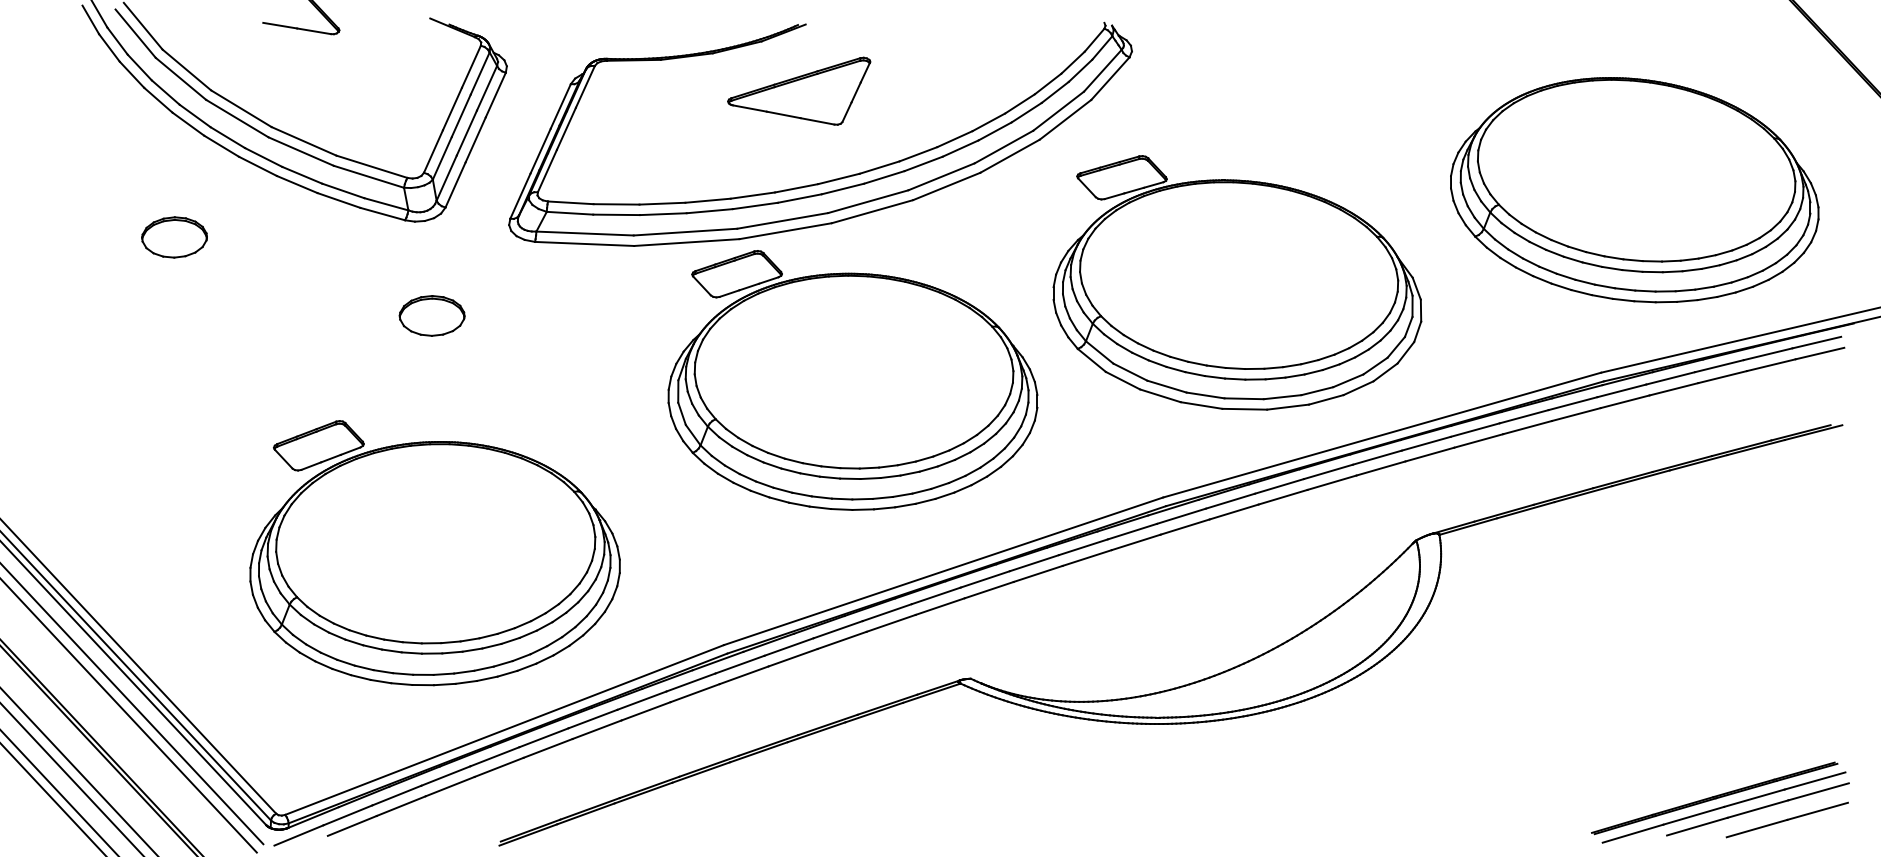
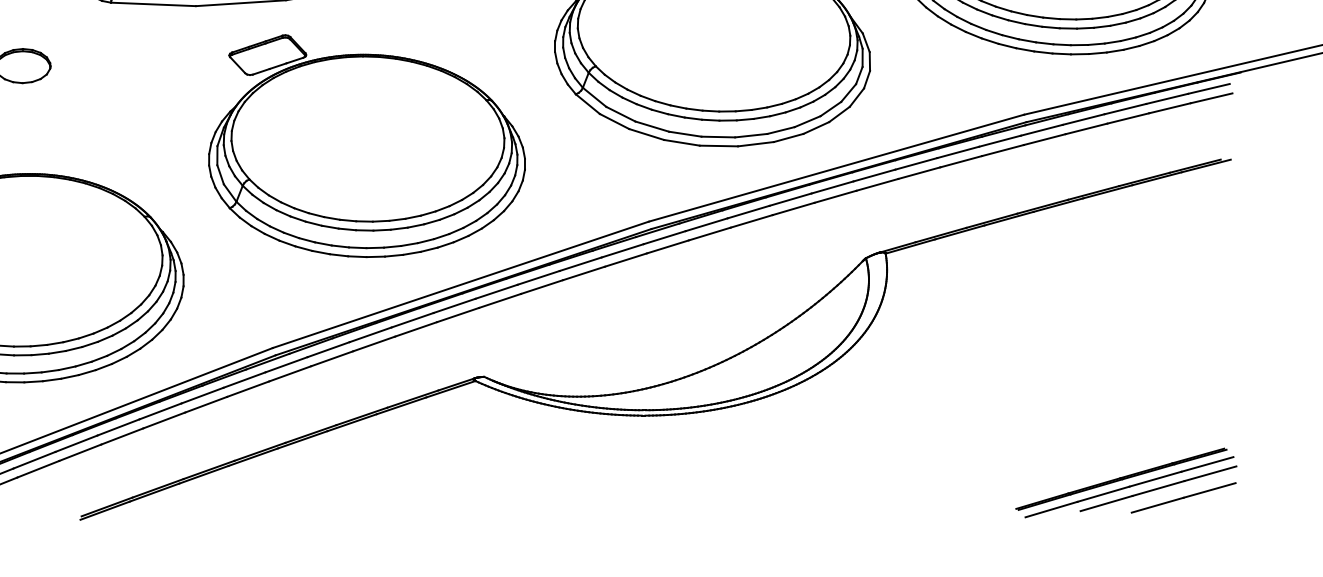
part: (852, 380) -> (366, 146), moved

